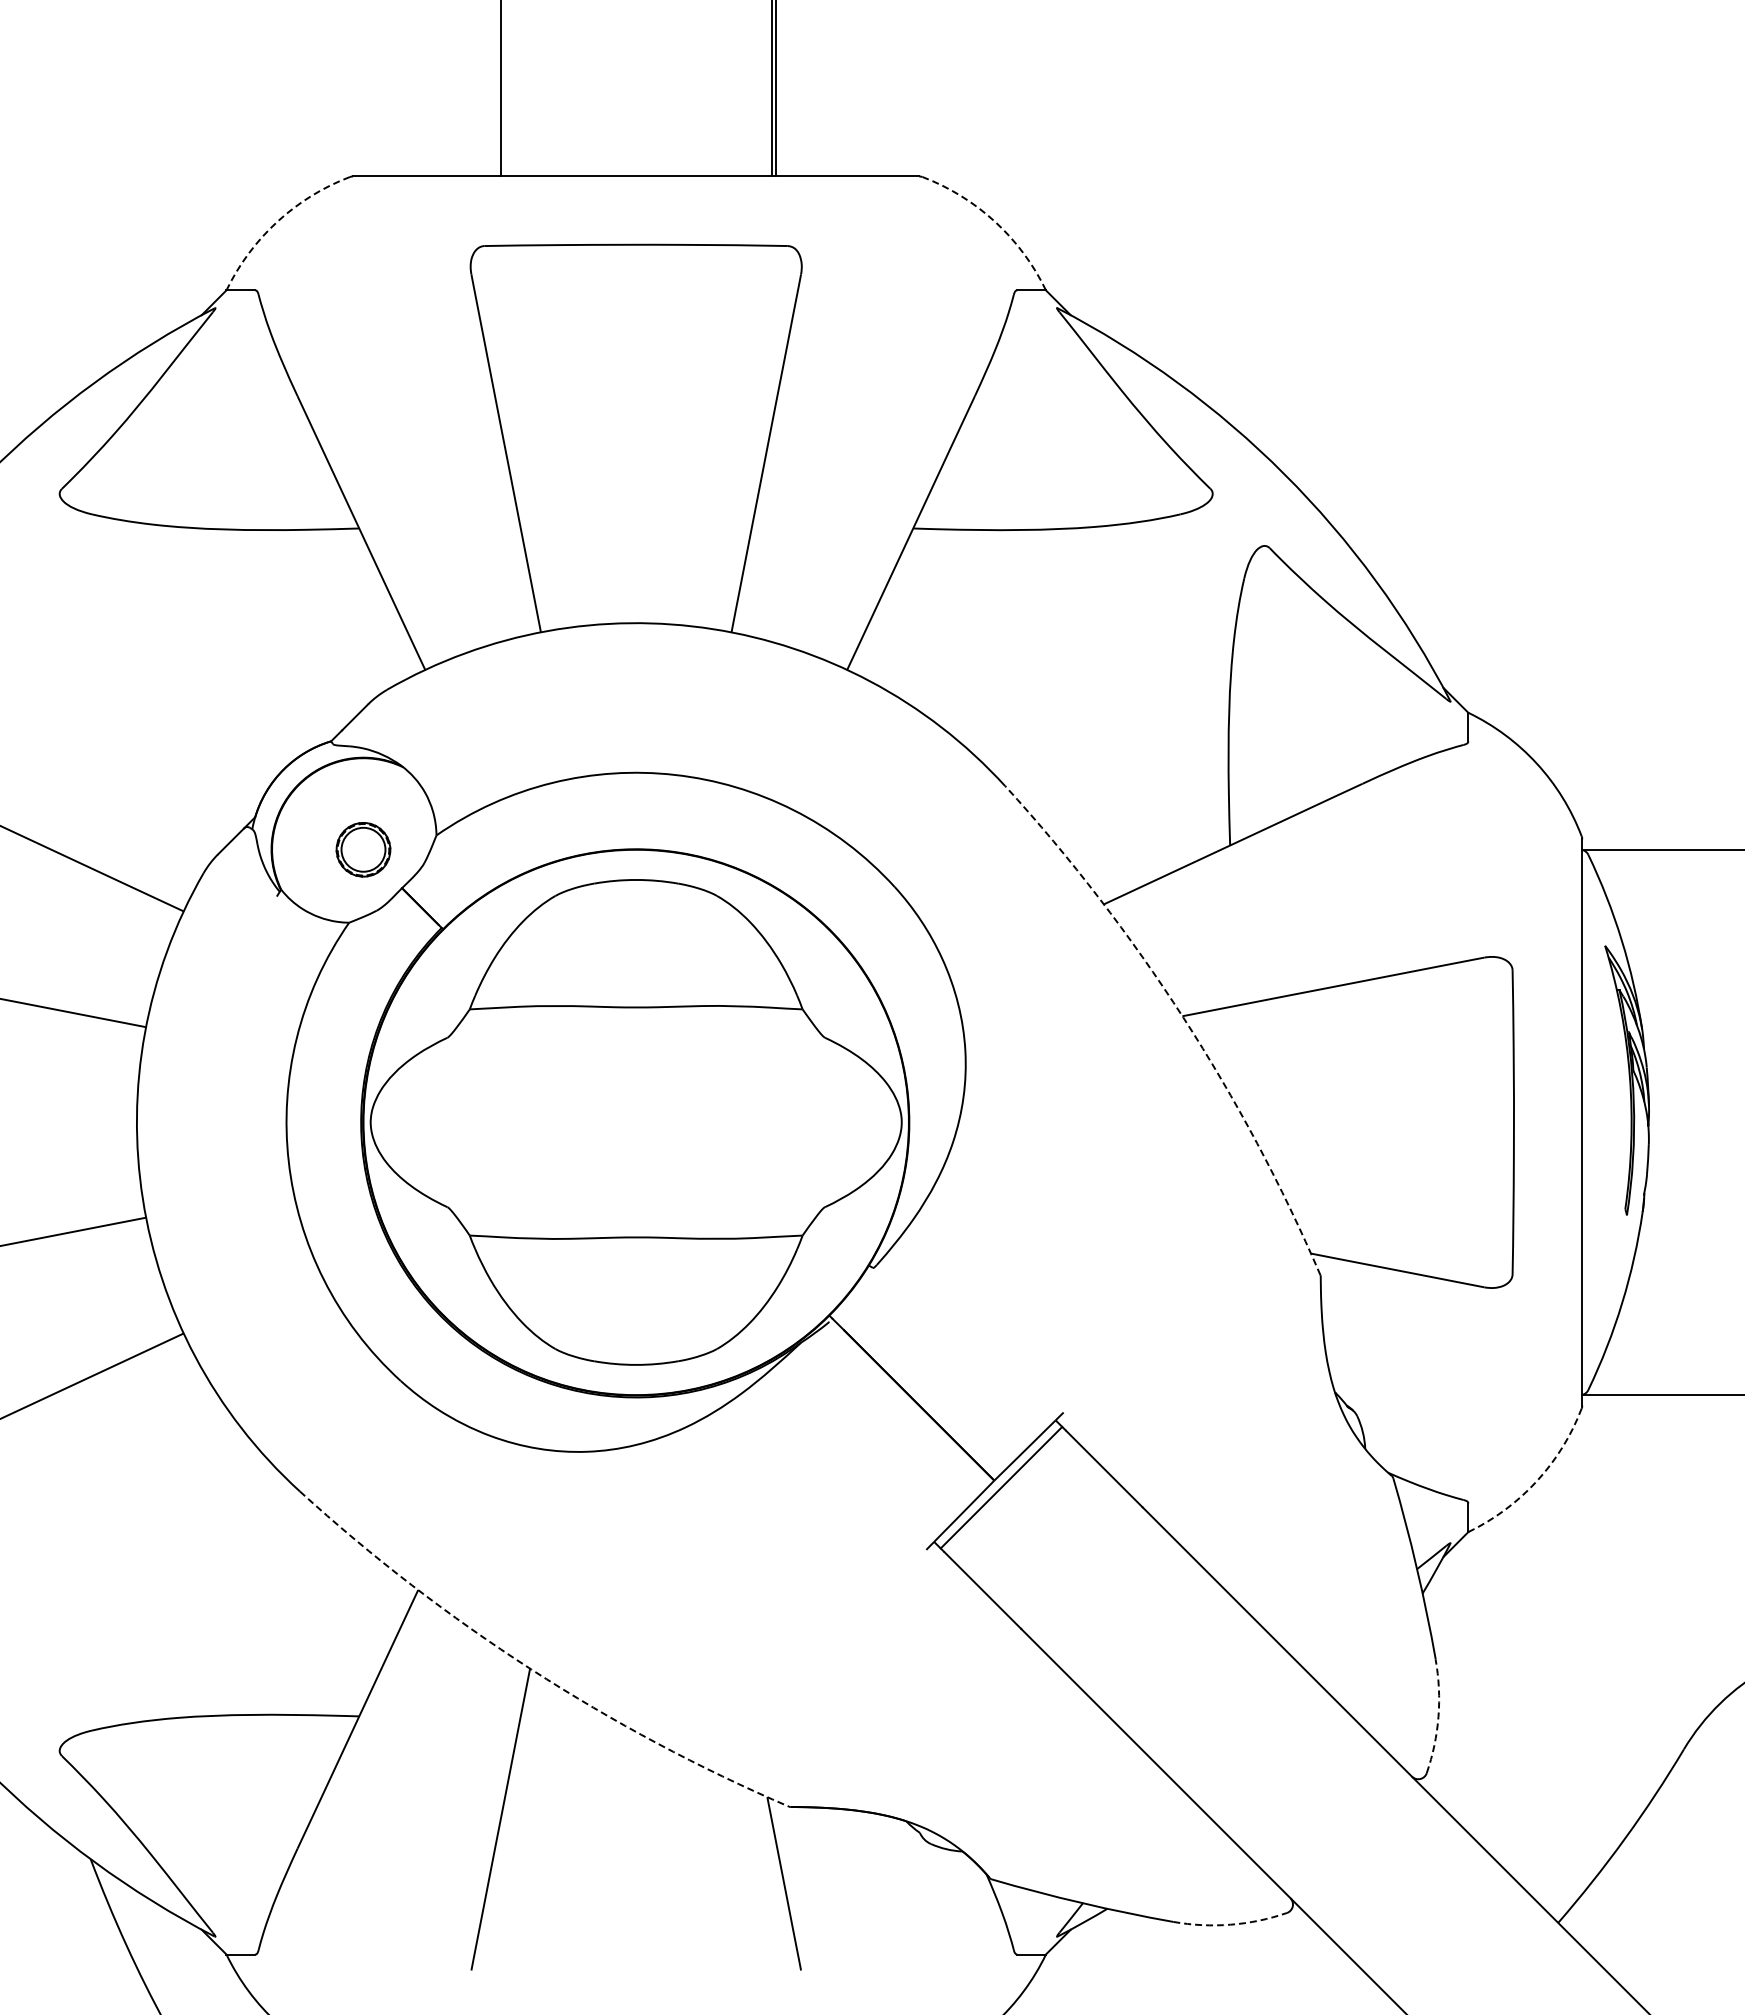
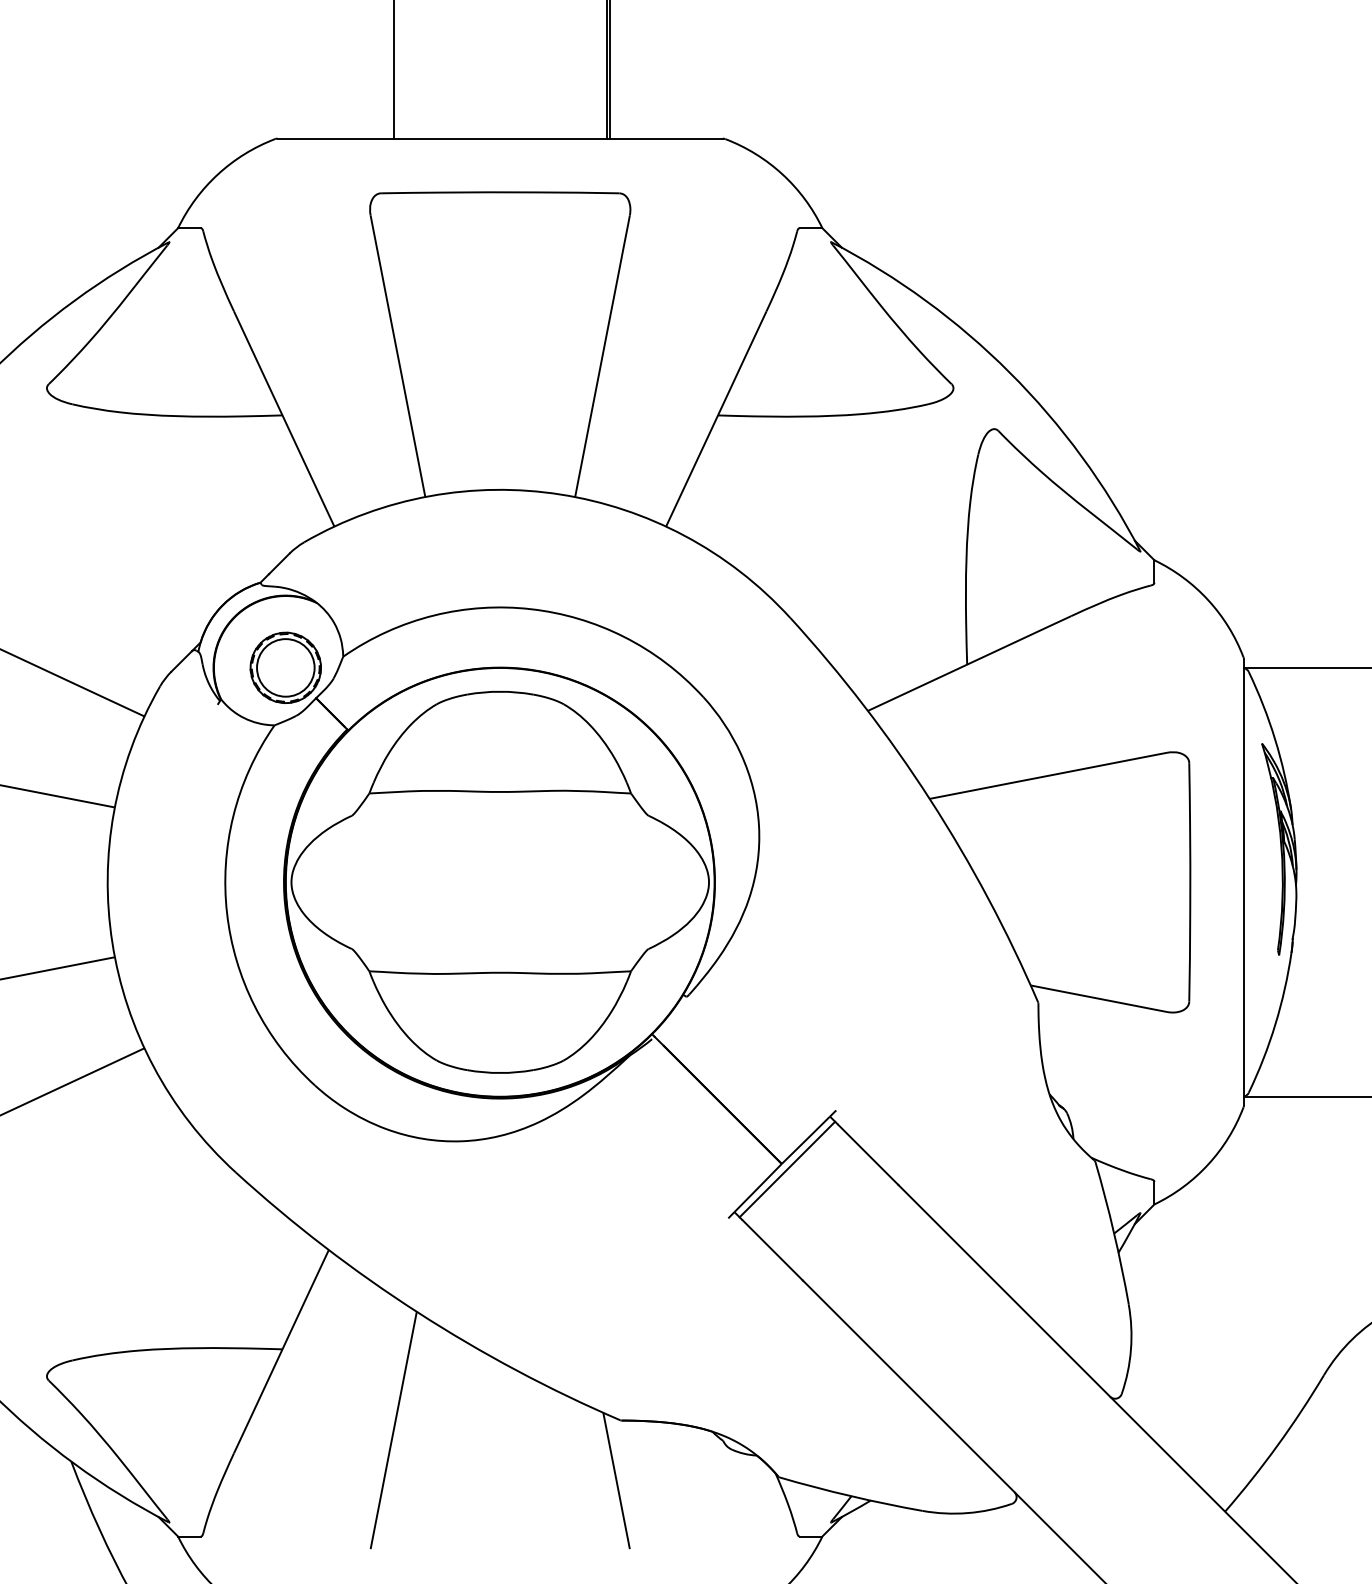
arc: (277, 221) -> (218, 174), dashed -> solid
arc: (995, 221) -> (782, 174), dashed -> solid
part: (363, 849) -> (285, 667), size x1.67
arc: (1183, 1017) -> (930, 799), dashed -> solid
arc: (1536, 1481) -> (1208, 1164), dashed -> solid
arc: (531, 1669) -> (417, 1312), dashed -> solid
arc: (1438, 1716) -> (1130, 1349), dashed -> solid
arc: (1230, 1924) -> (967, 1512), dashed -> solid

